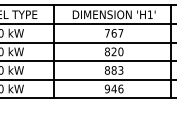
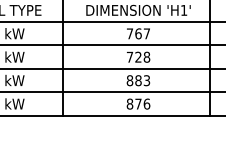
text: (114, 51) -> (138, 56), 820 -> 728
text: (110, 88) -> (133, 103), 946 -> 876

